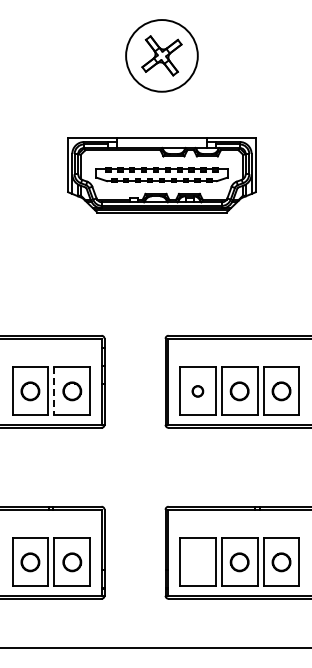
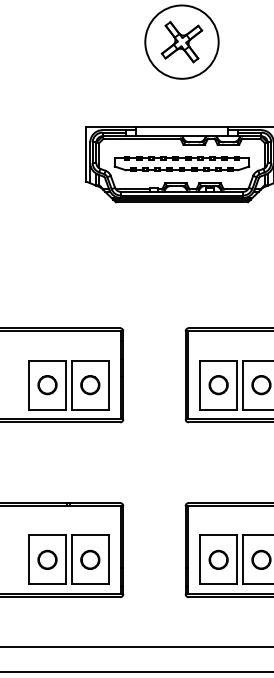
line: (54, 391) -> (72, 385), dashed -> solid
part: (197, 391) -> (218, 385), size x1.67
part: (197, 562) -> (218, 560), added

